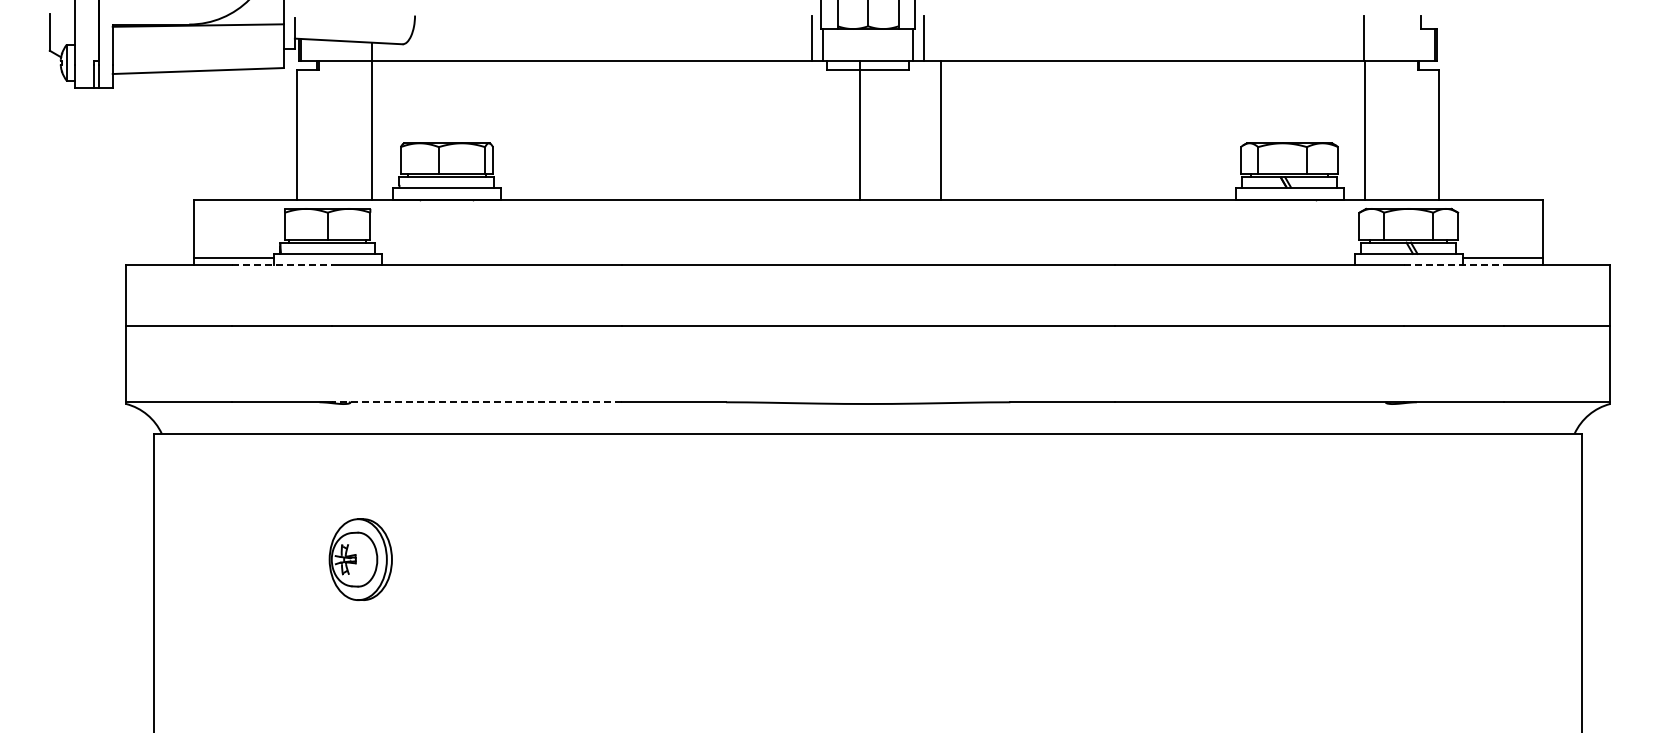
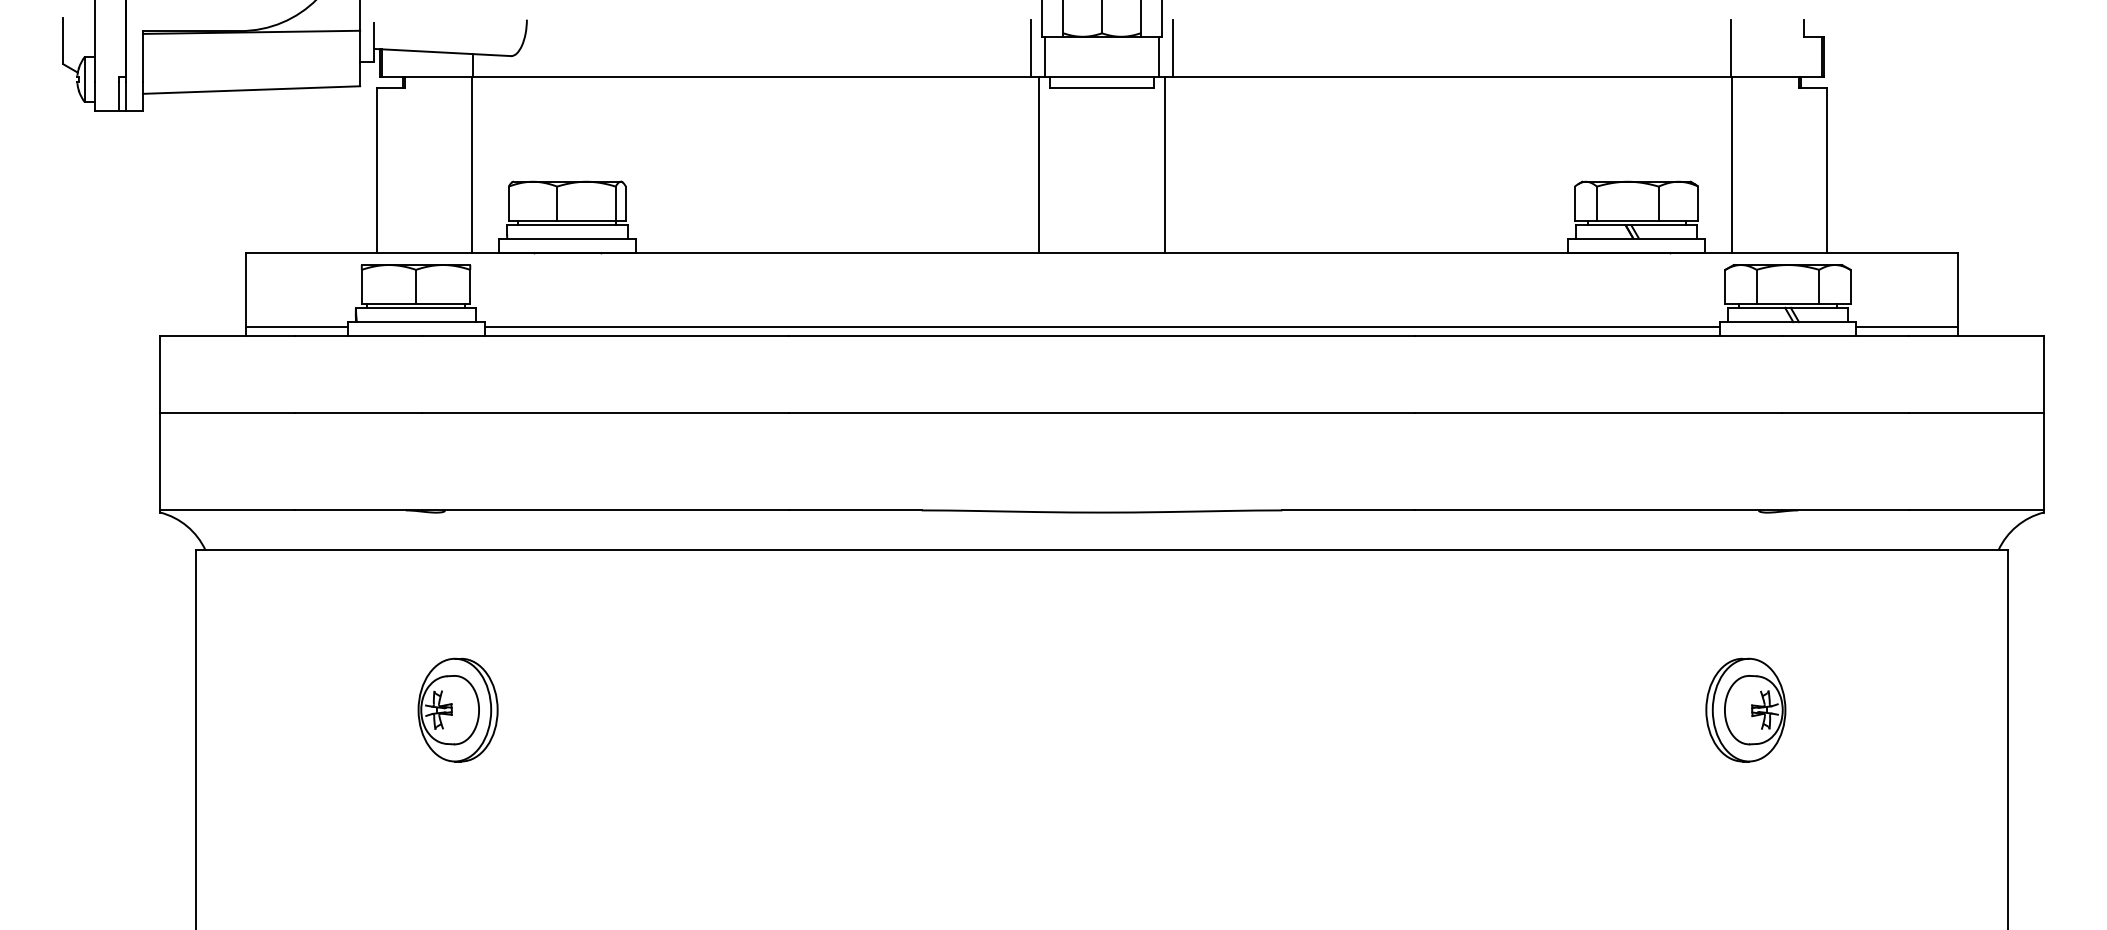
line: (859, 129) -> (1038, 164), moved
line: (940, 129) -> (1164, 164), moved
line: (867, 257) -> (1101, 326), added
line: (282, 265) -> (358, 336), dashed -> solid
line: (1454, 265) -> (1845, 336), dashed -> solid
line: (477, 402) -> (606, 510), dashed -> solid
part: (1375, 559) -> (1745, 709), added

